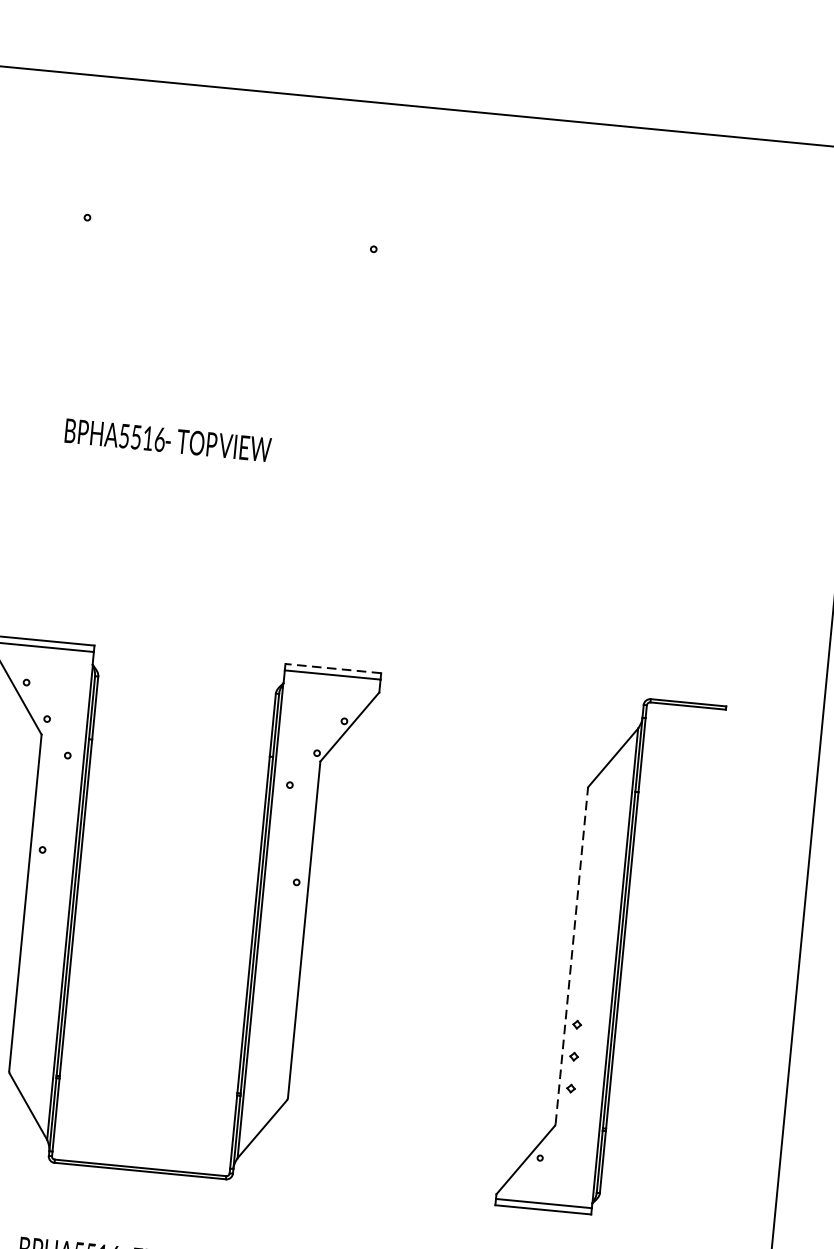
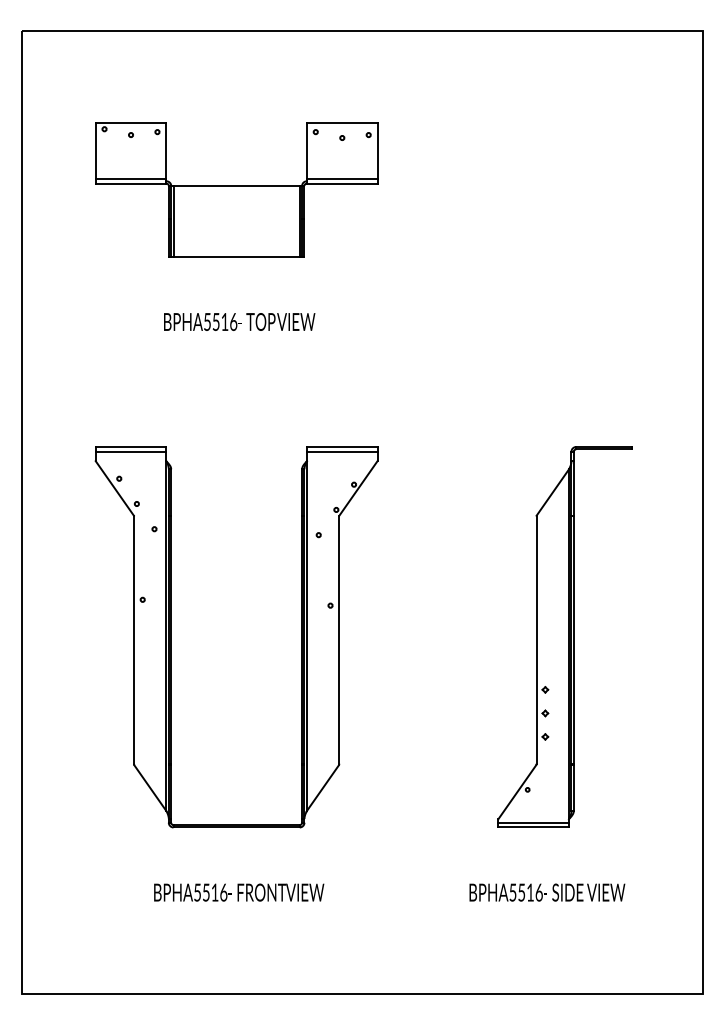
part: (223, 305) -> (236, 189), added
text: (168, 439) -> (239, 321), moved
line: (332, 667) -> (341, 446), dashed -> solid
line: (571, 955) -> (536, 639), dashed -> solid

